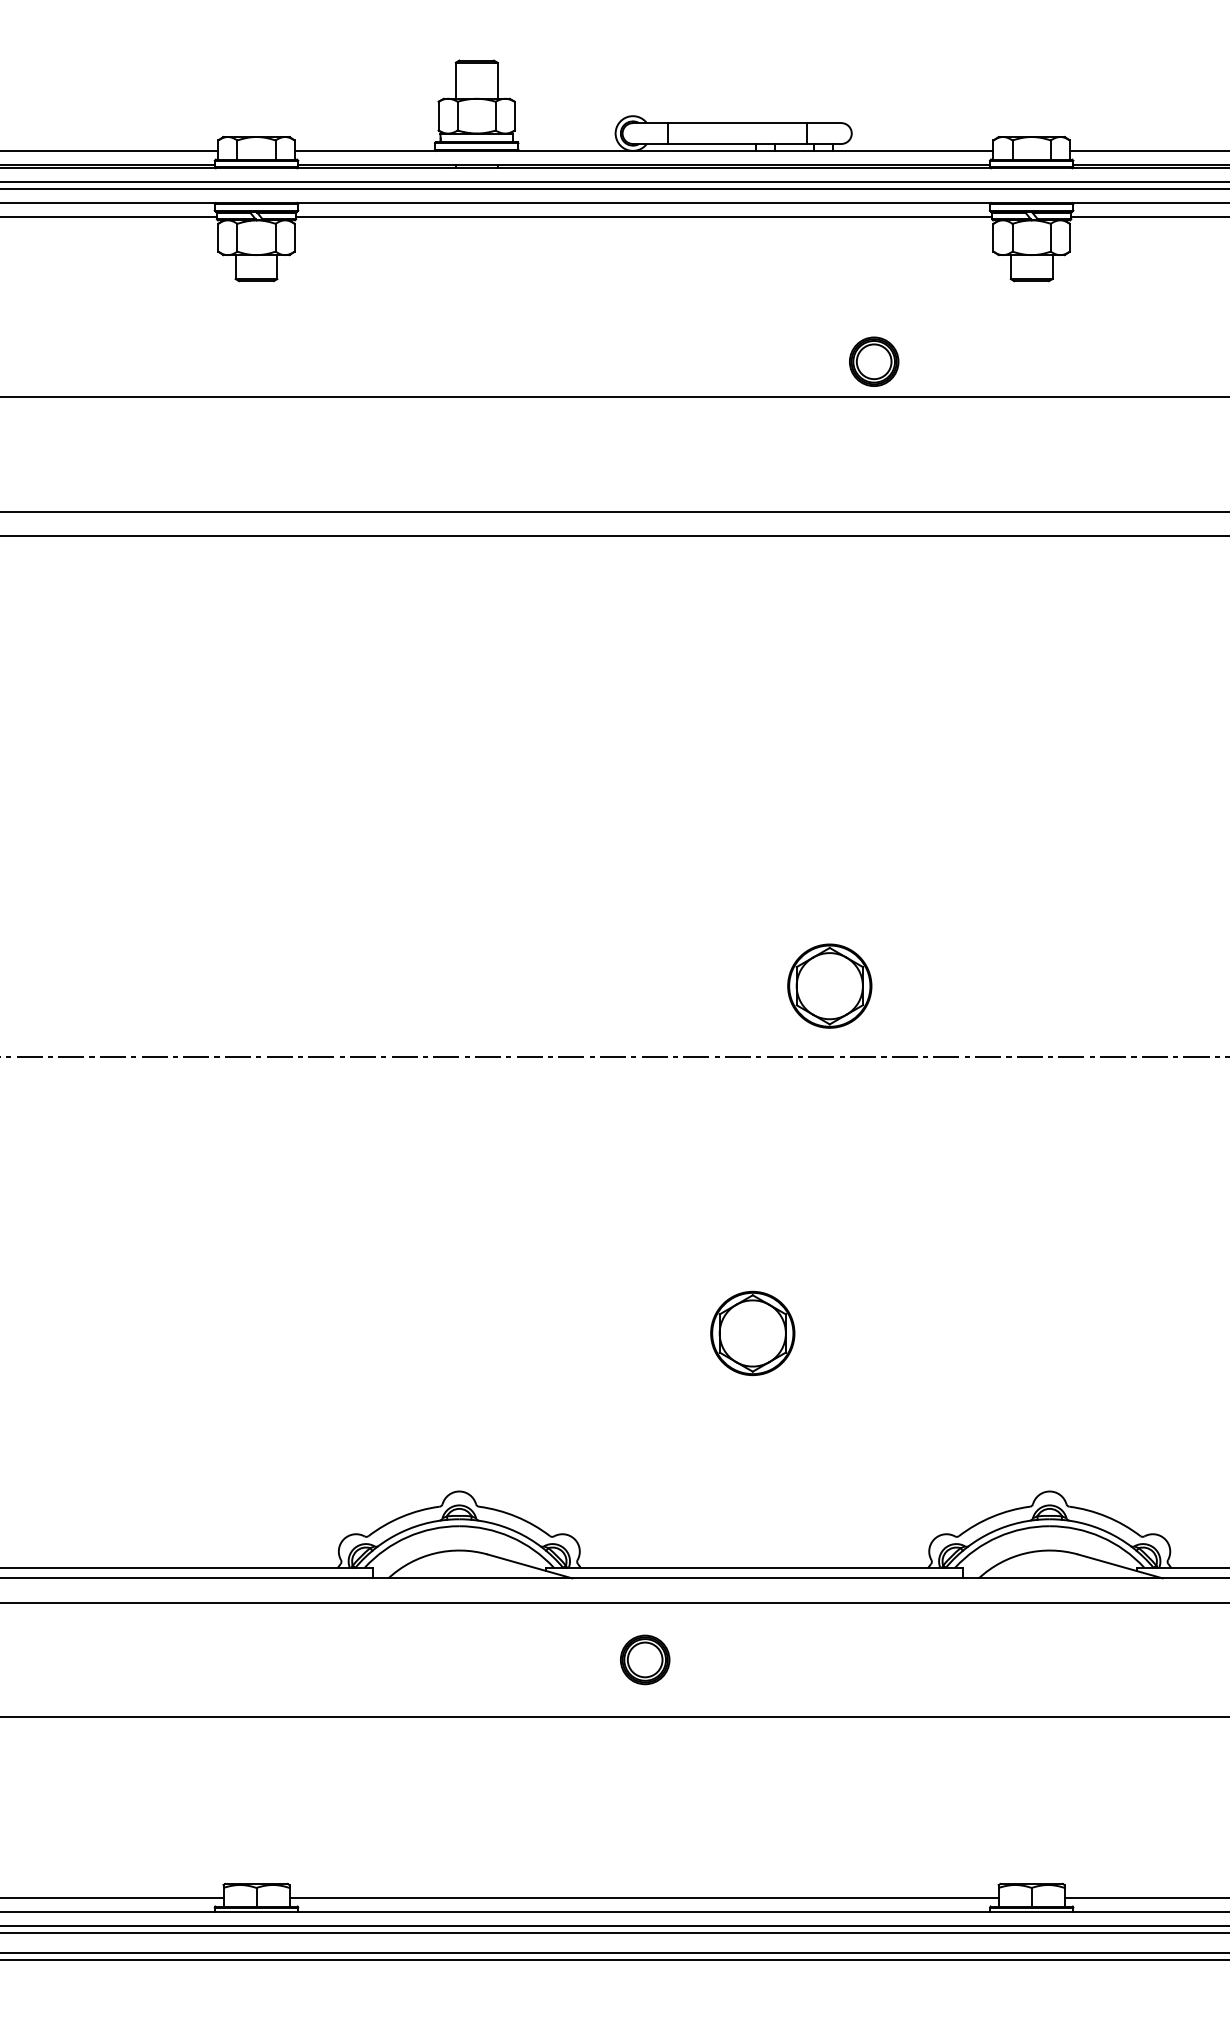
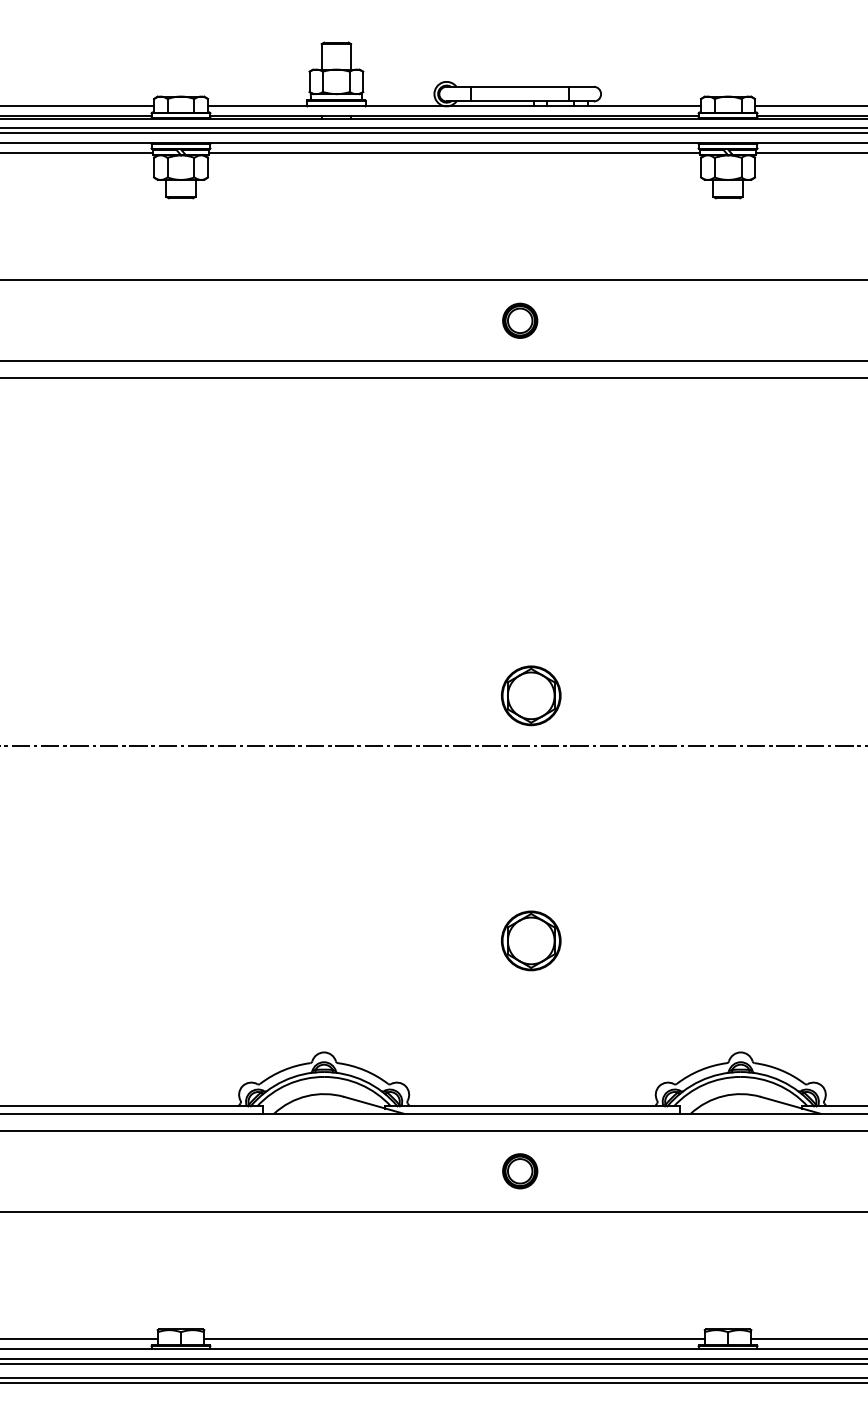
part: (874, 361) -> (520, 320), moved
part: (829, 985) -> (531, 695), moved
part: (645, 1659) -> (520, 1170), moved

